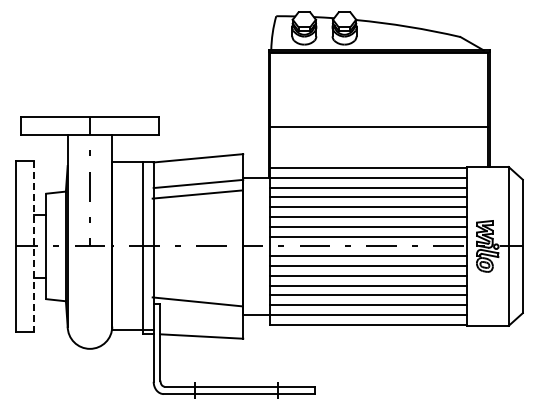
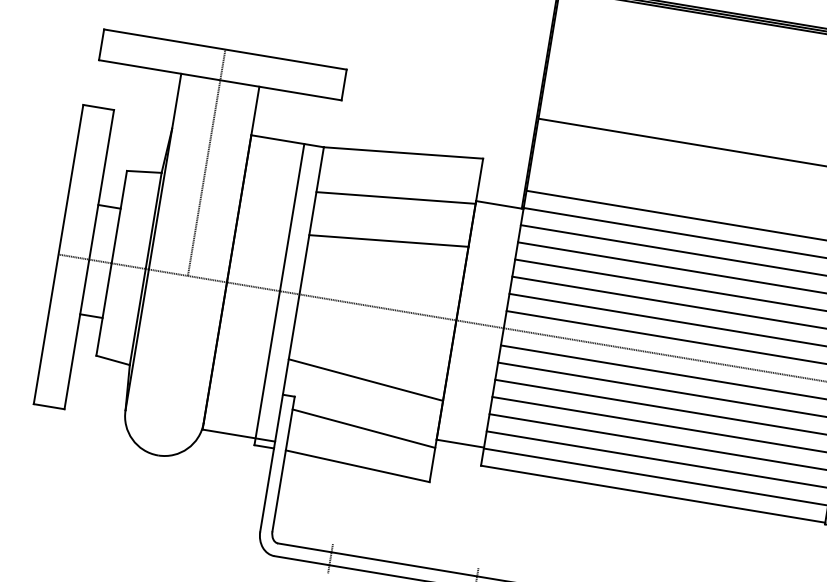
line: (197, 194) -> (389, 240), moved
line: (33, 246) -> (88, 259), dashed -> solid
line: (197, 301) -> (366, 379), moved
line: (201, 314) -> (363, 427), added

